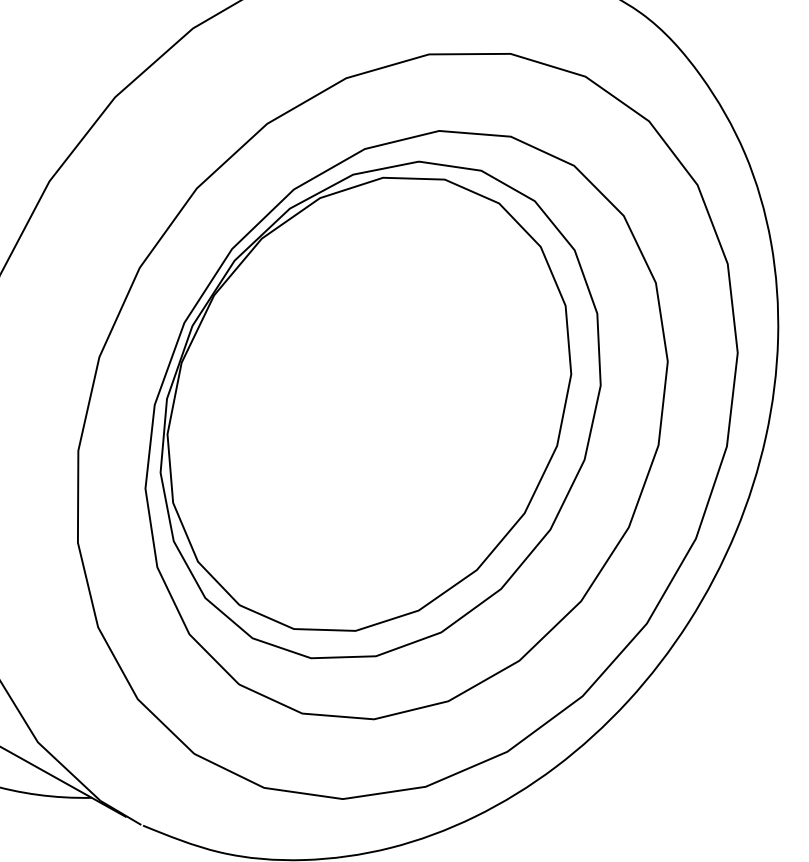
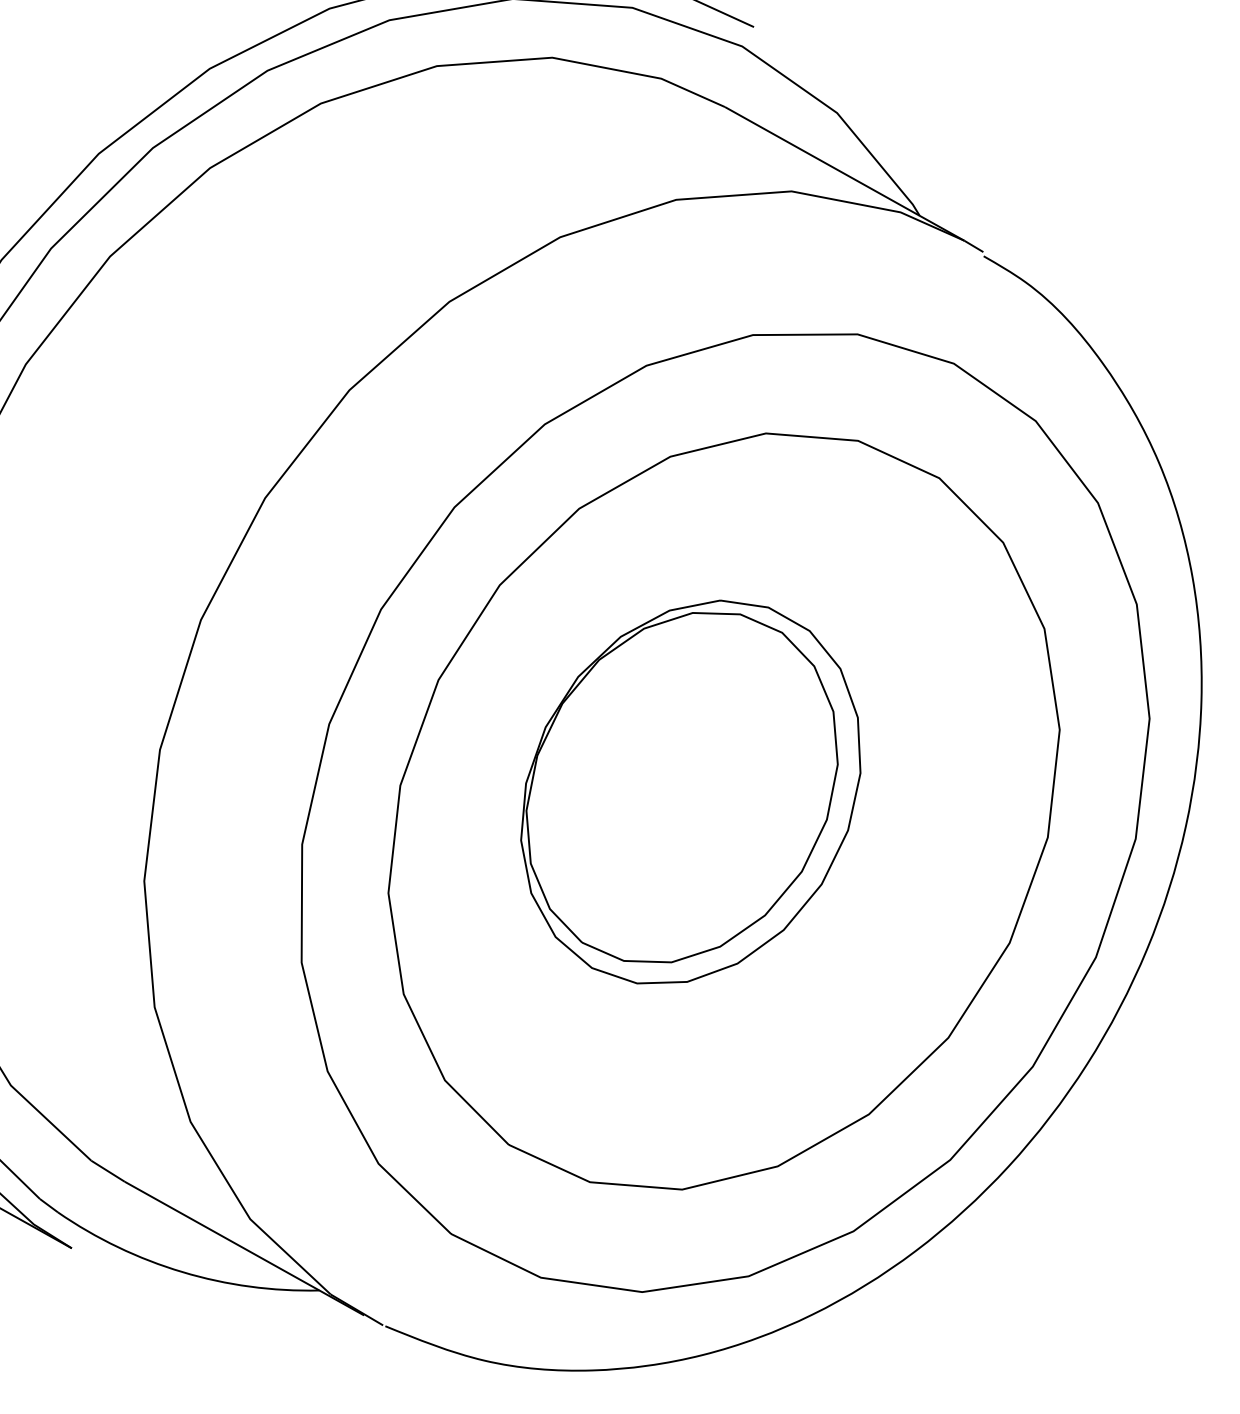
part: (380, 409) -> (690, 791), size x0.6

